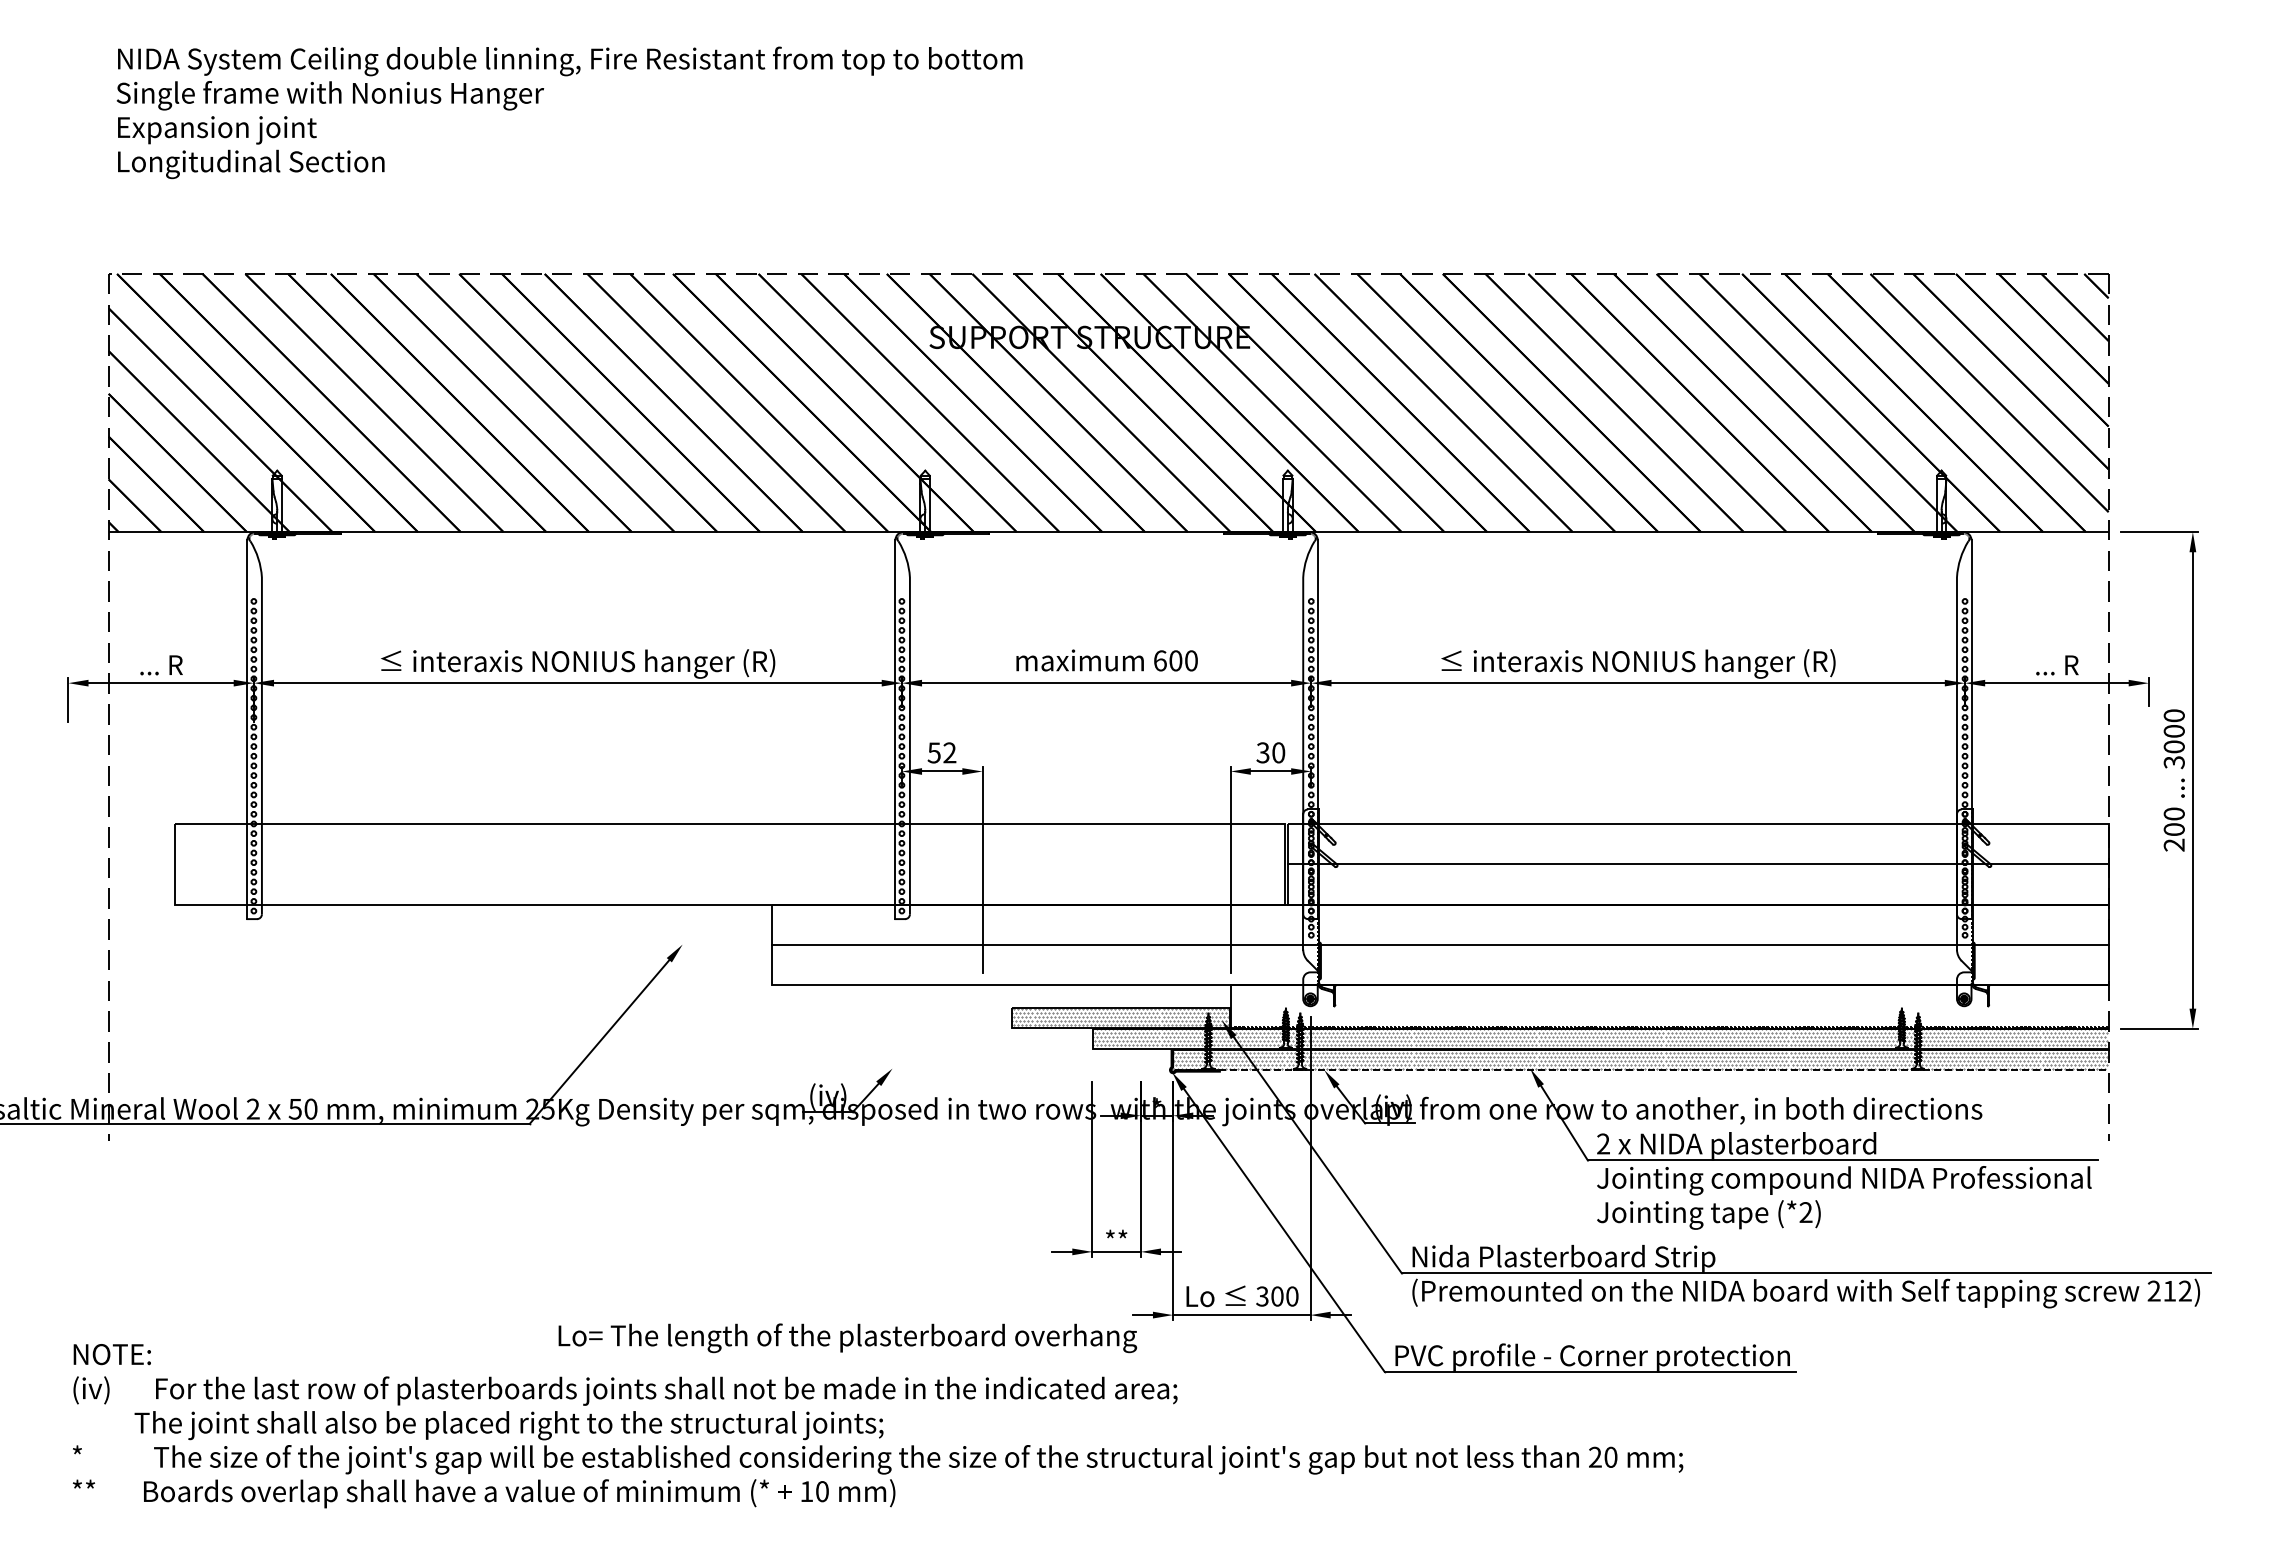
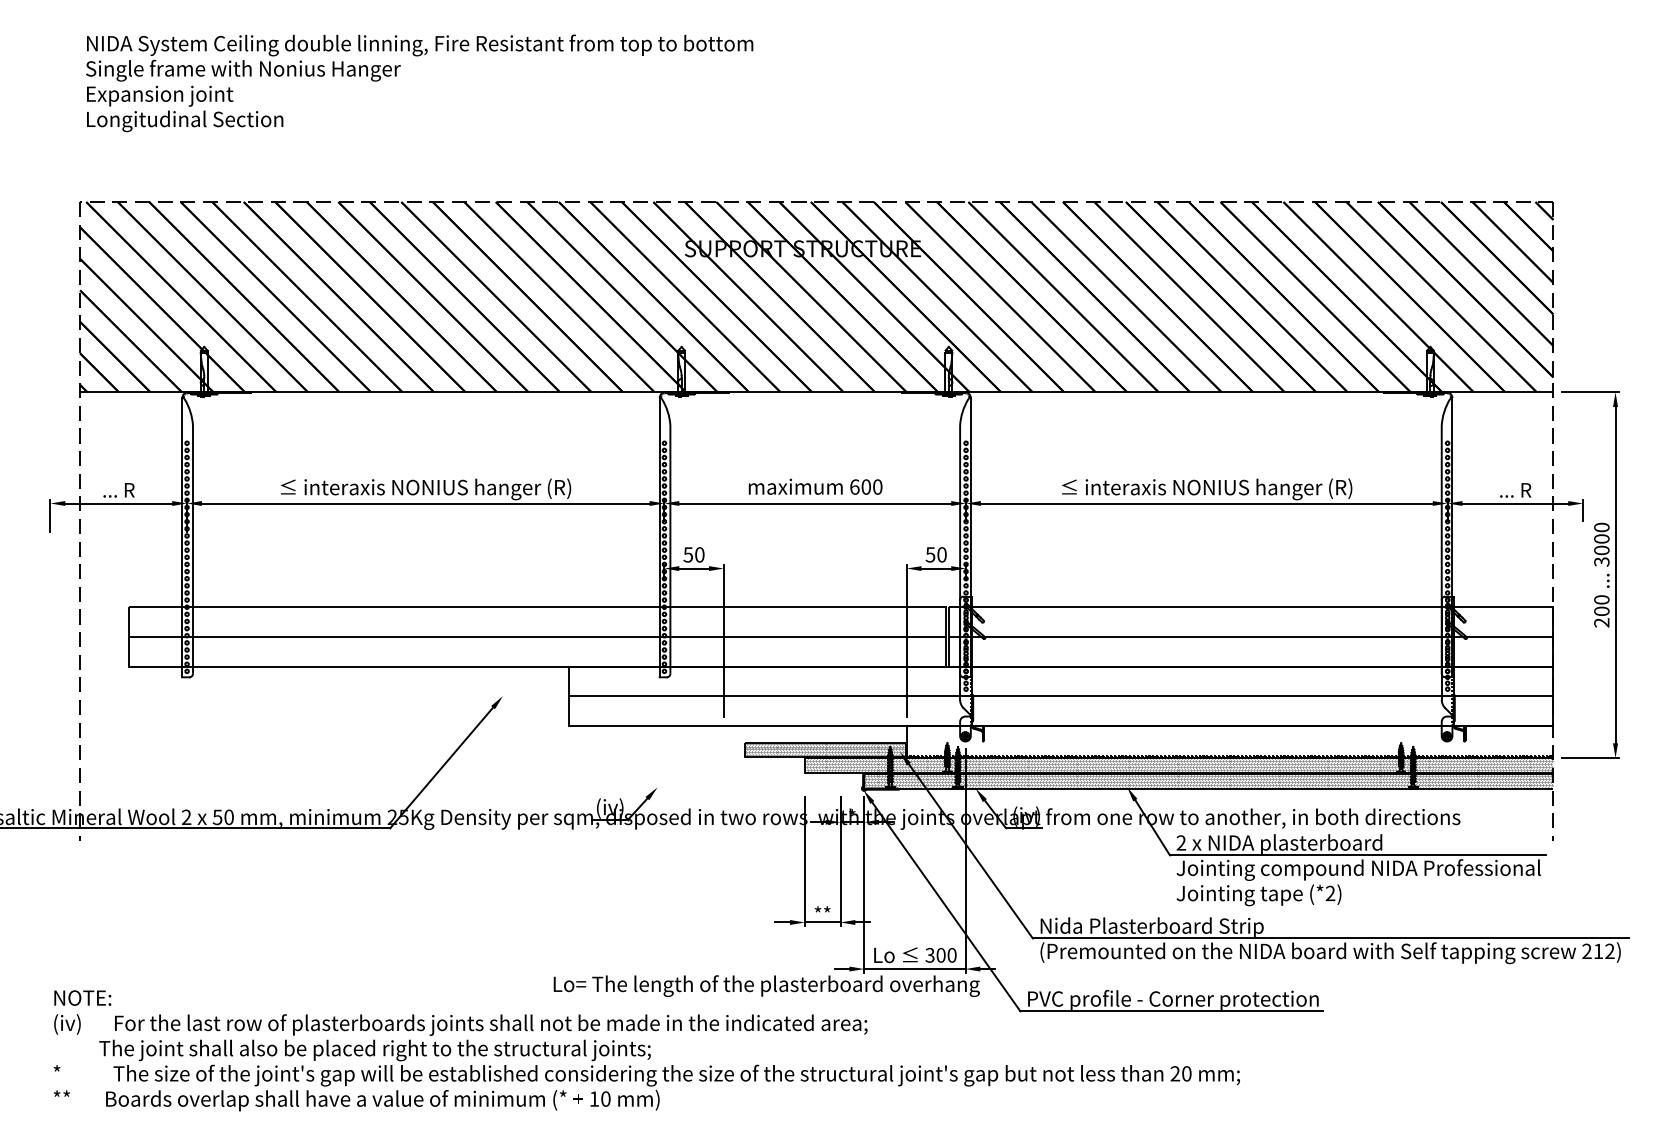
text: (949, 752) -> (699, 554), 52 -> 50
text: (1263, 752) -> (930, 554), 30 -> 50
line: (729, 864) -> (537, 637), added
line: (1629, 1070) -> (1200, 788), dashed -> solid
text: (847, 1338) -> (766, 986), moved

